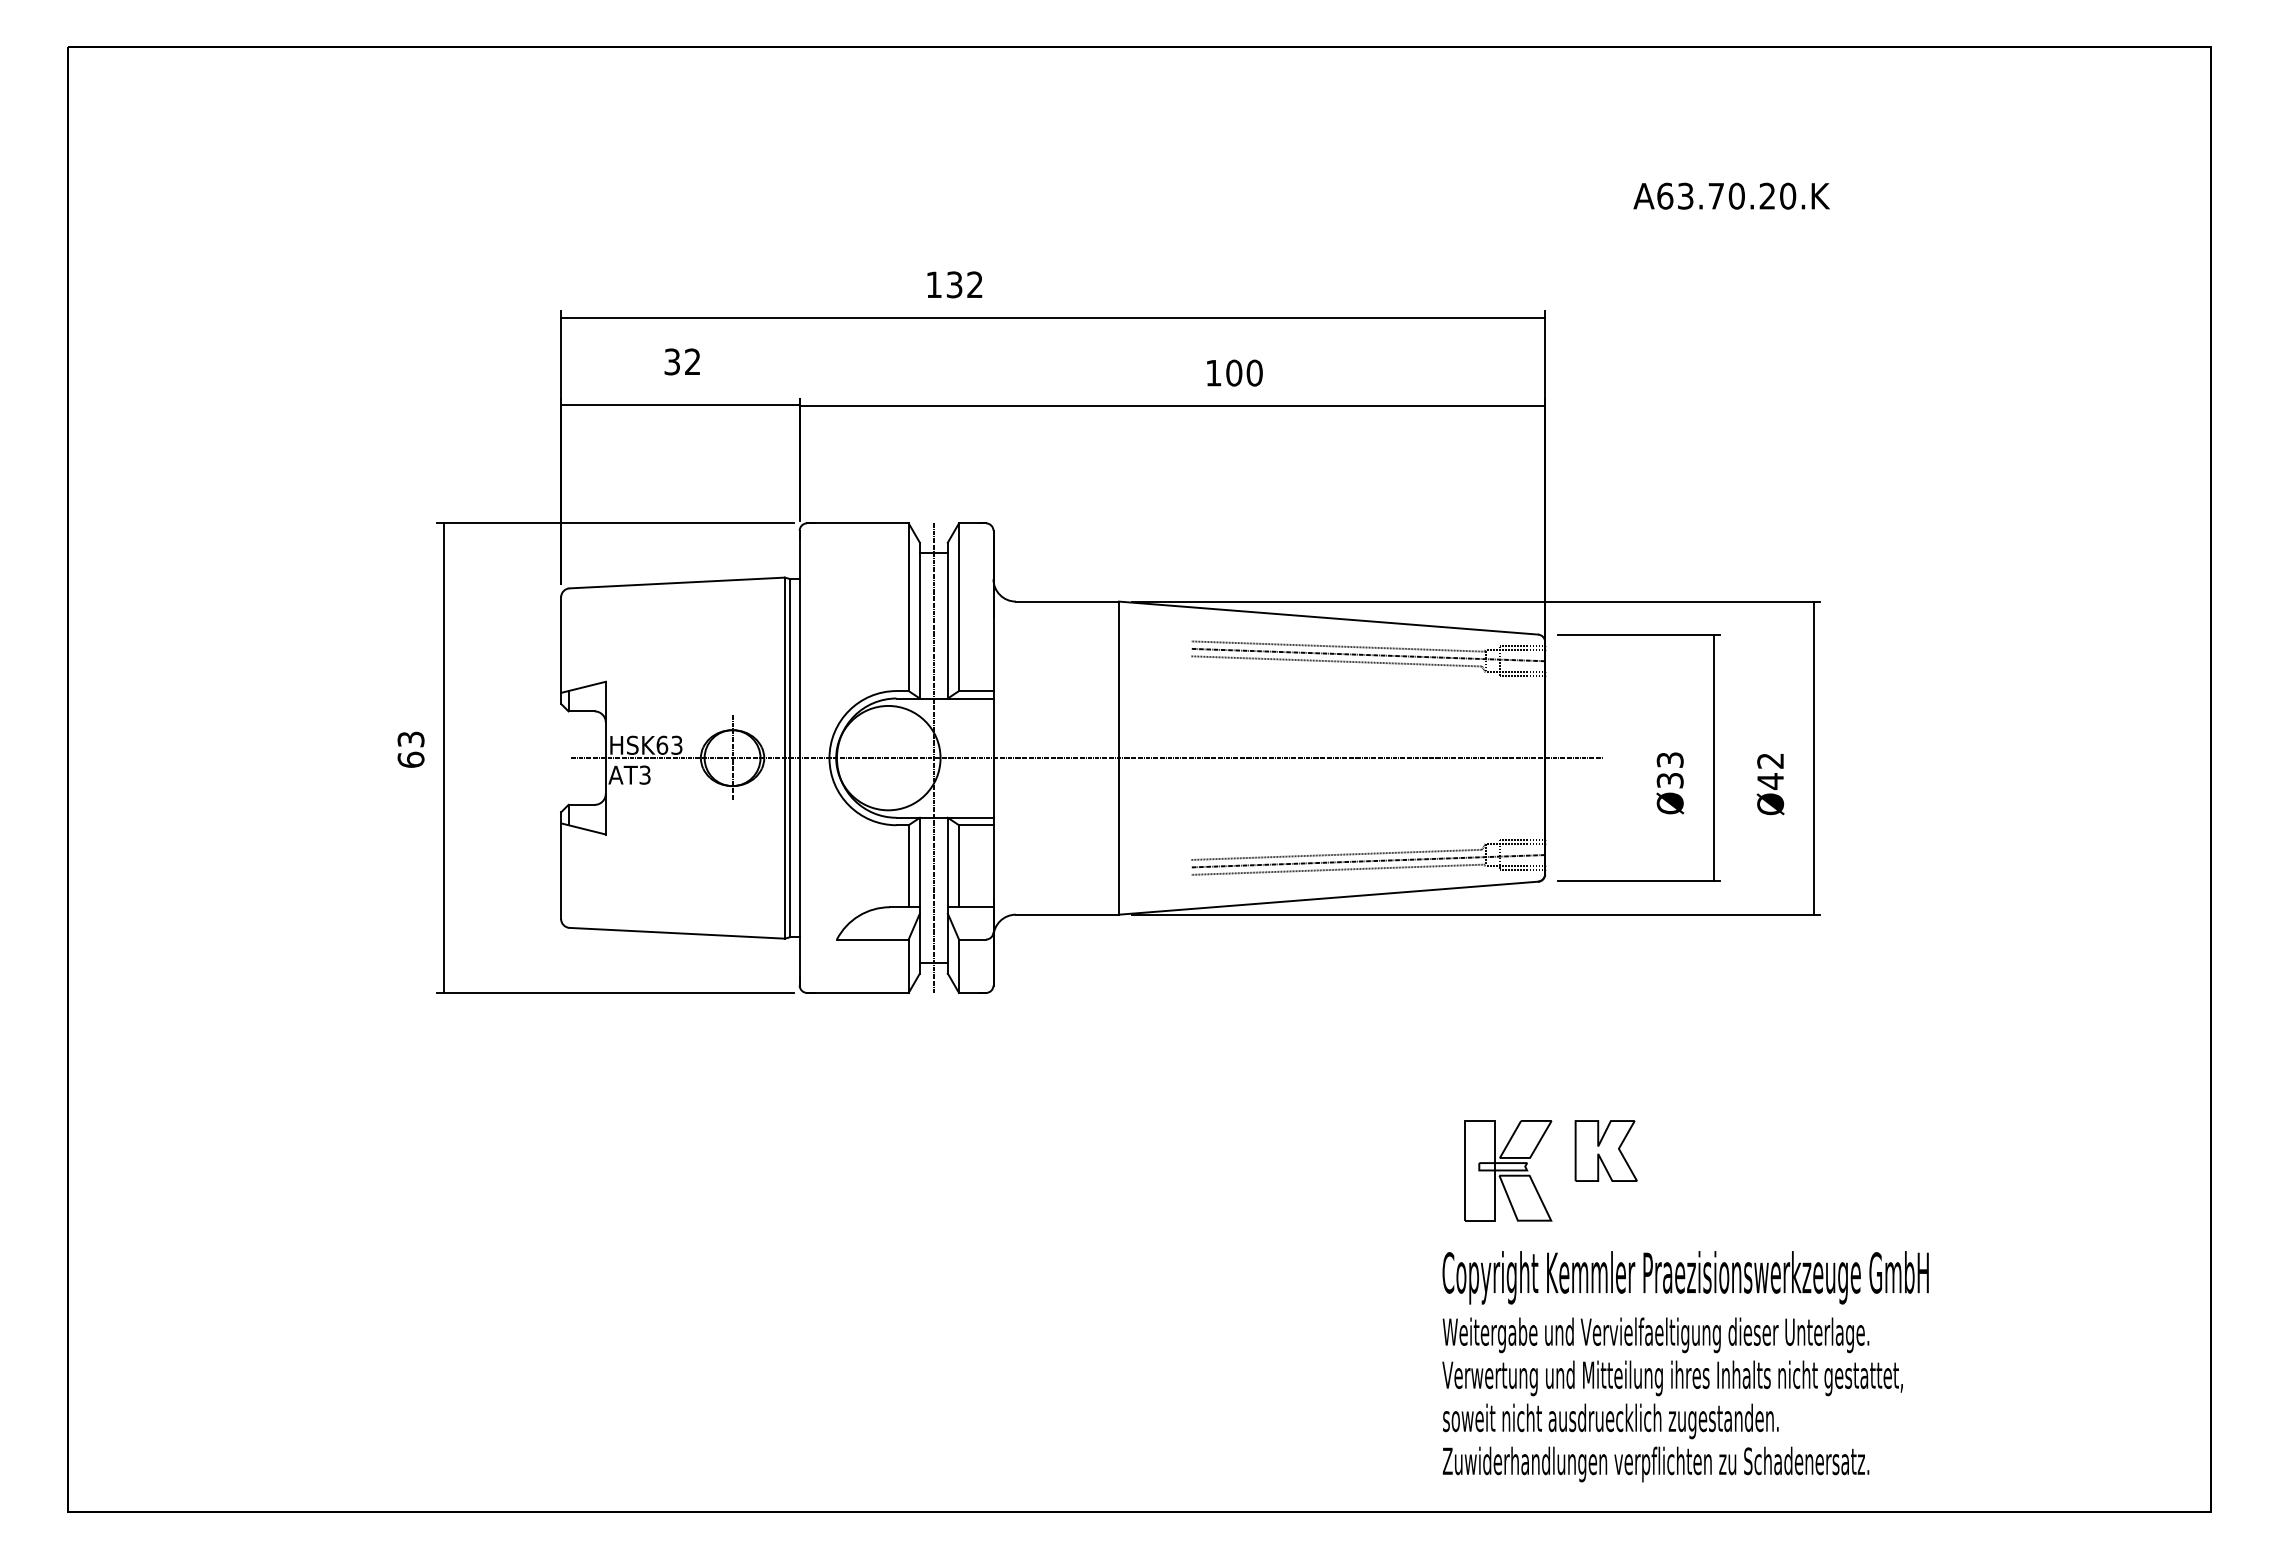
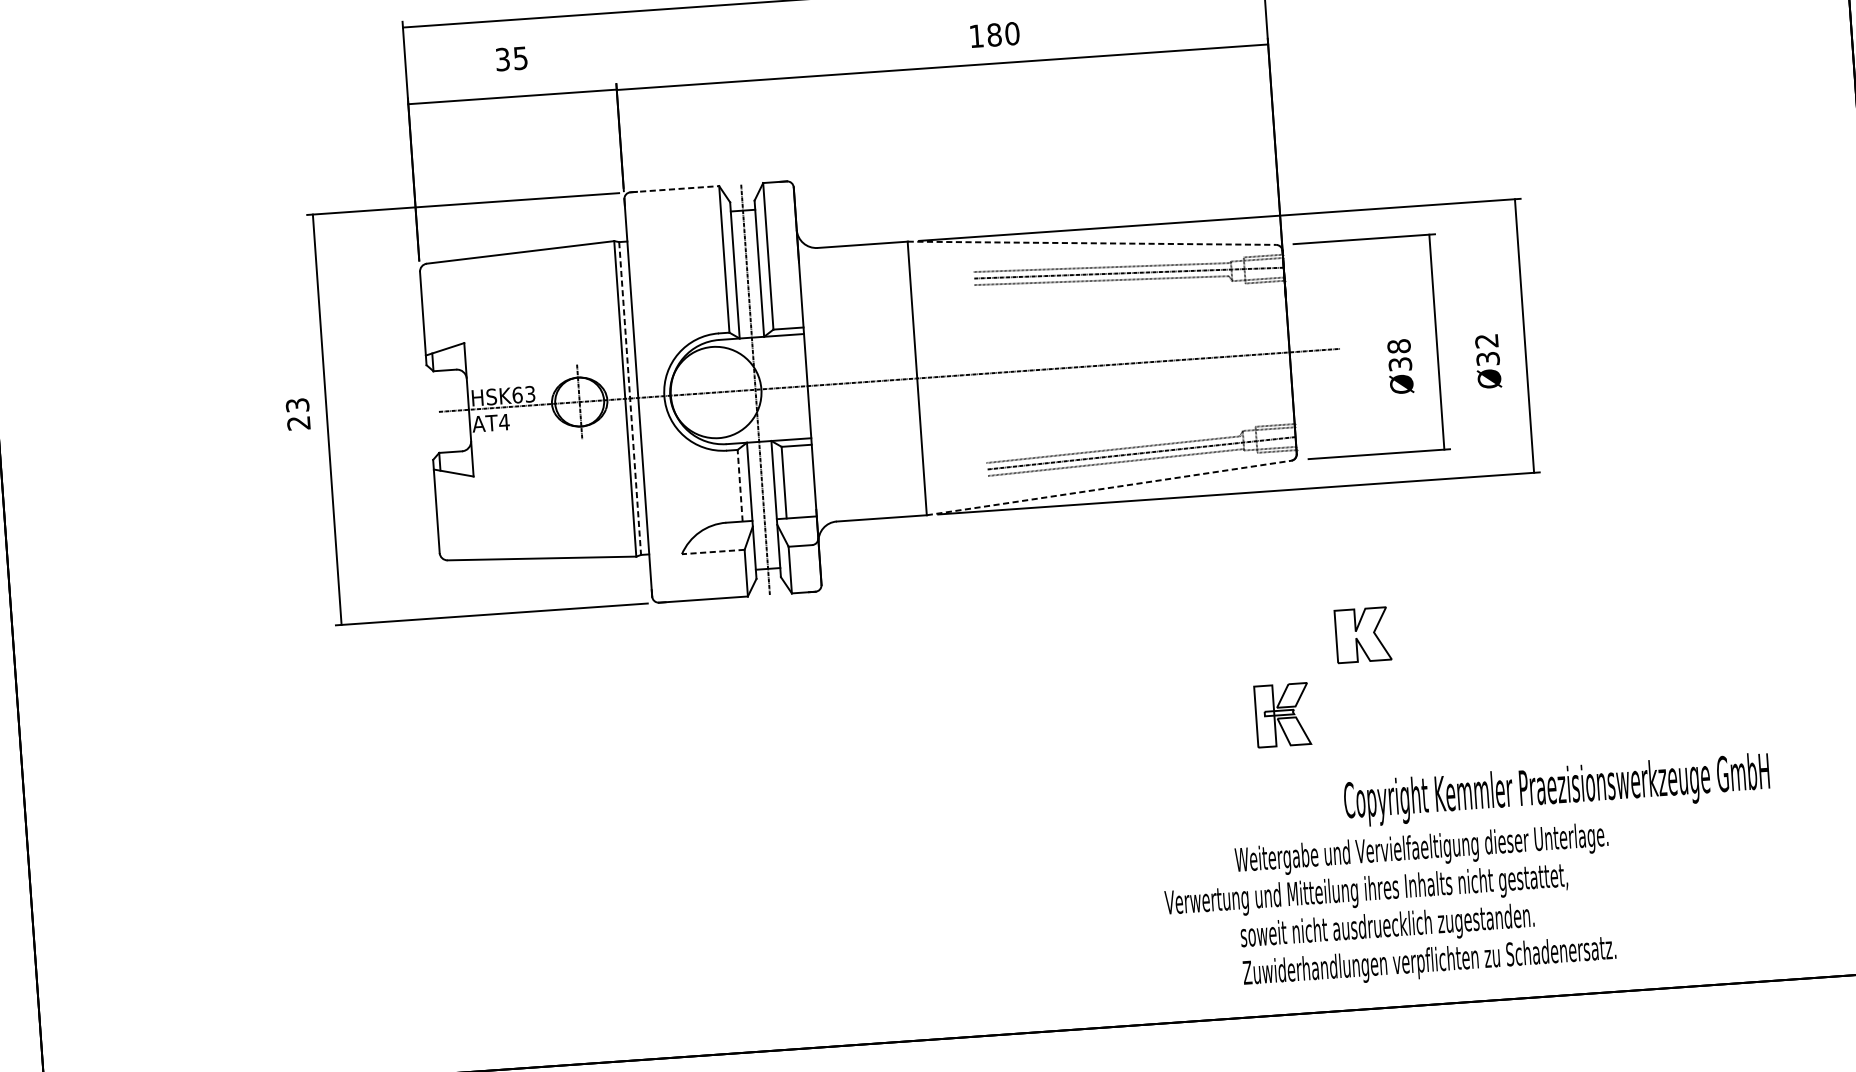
text: (692, 361) -> (520, 57), 32 -> 35
text: (1234, 373) -> (994, 35), 100 -> 180
line: (857, 523) -> (674, 189), solid -> dashed
line: (1329, 618) -> (1092, 243), solid -> dashed
line: (790, 758) -> (630, 398), solid -> dashed
text: (410, 759) -> (298, 422), 63 -> 23
text: (1669, 760) -> (1398, 346), Ø33 -> Ø38
text: (645, 774) -> (504, 421), AT3 -> AT4
text: (1770, 781) -> (1488, 359), Ø42 -> Ø32
line: (908, 865) -> (739, 485), solid -> dashed
line: (1329, 898) -> (1109, 488), solid -> dashed
line: (872, 939) -> (713, 551), solid -> dashed
part: (1605, 1150) -> (1362, 634), moved
part: (1508, 1170) -> (1282, 714), size x0.7
text: (1685, 1277) -> (1556, 789), moved
text: (1672, 1378) -> (1366, 891), moved

